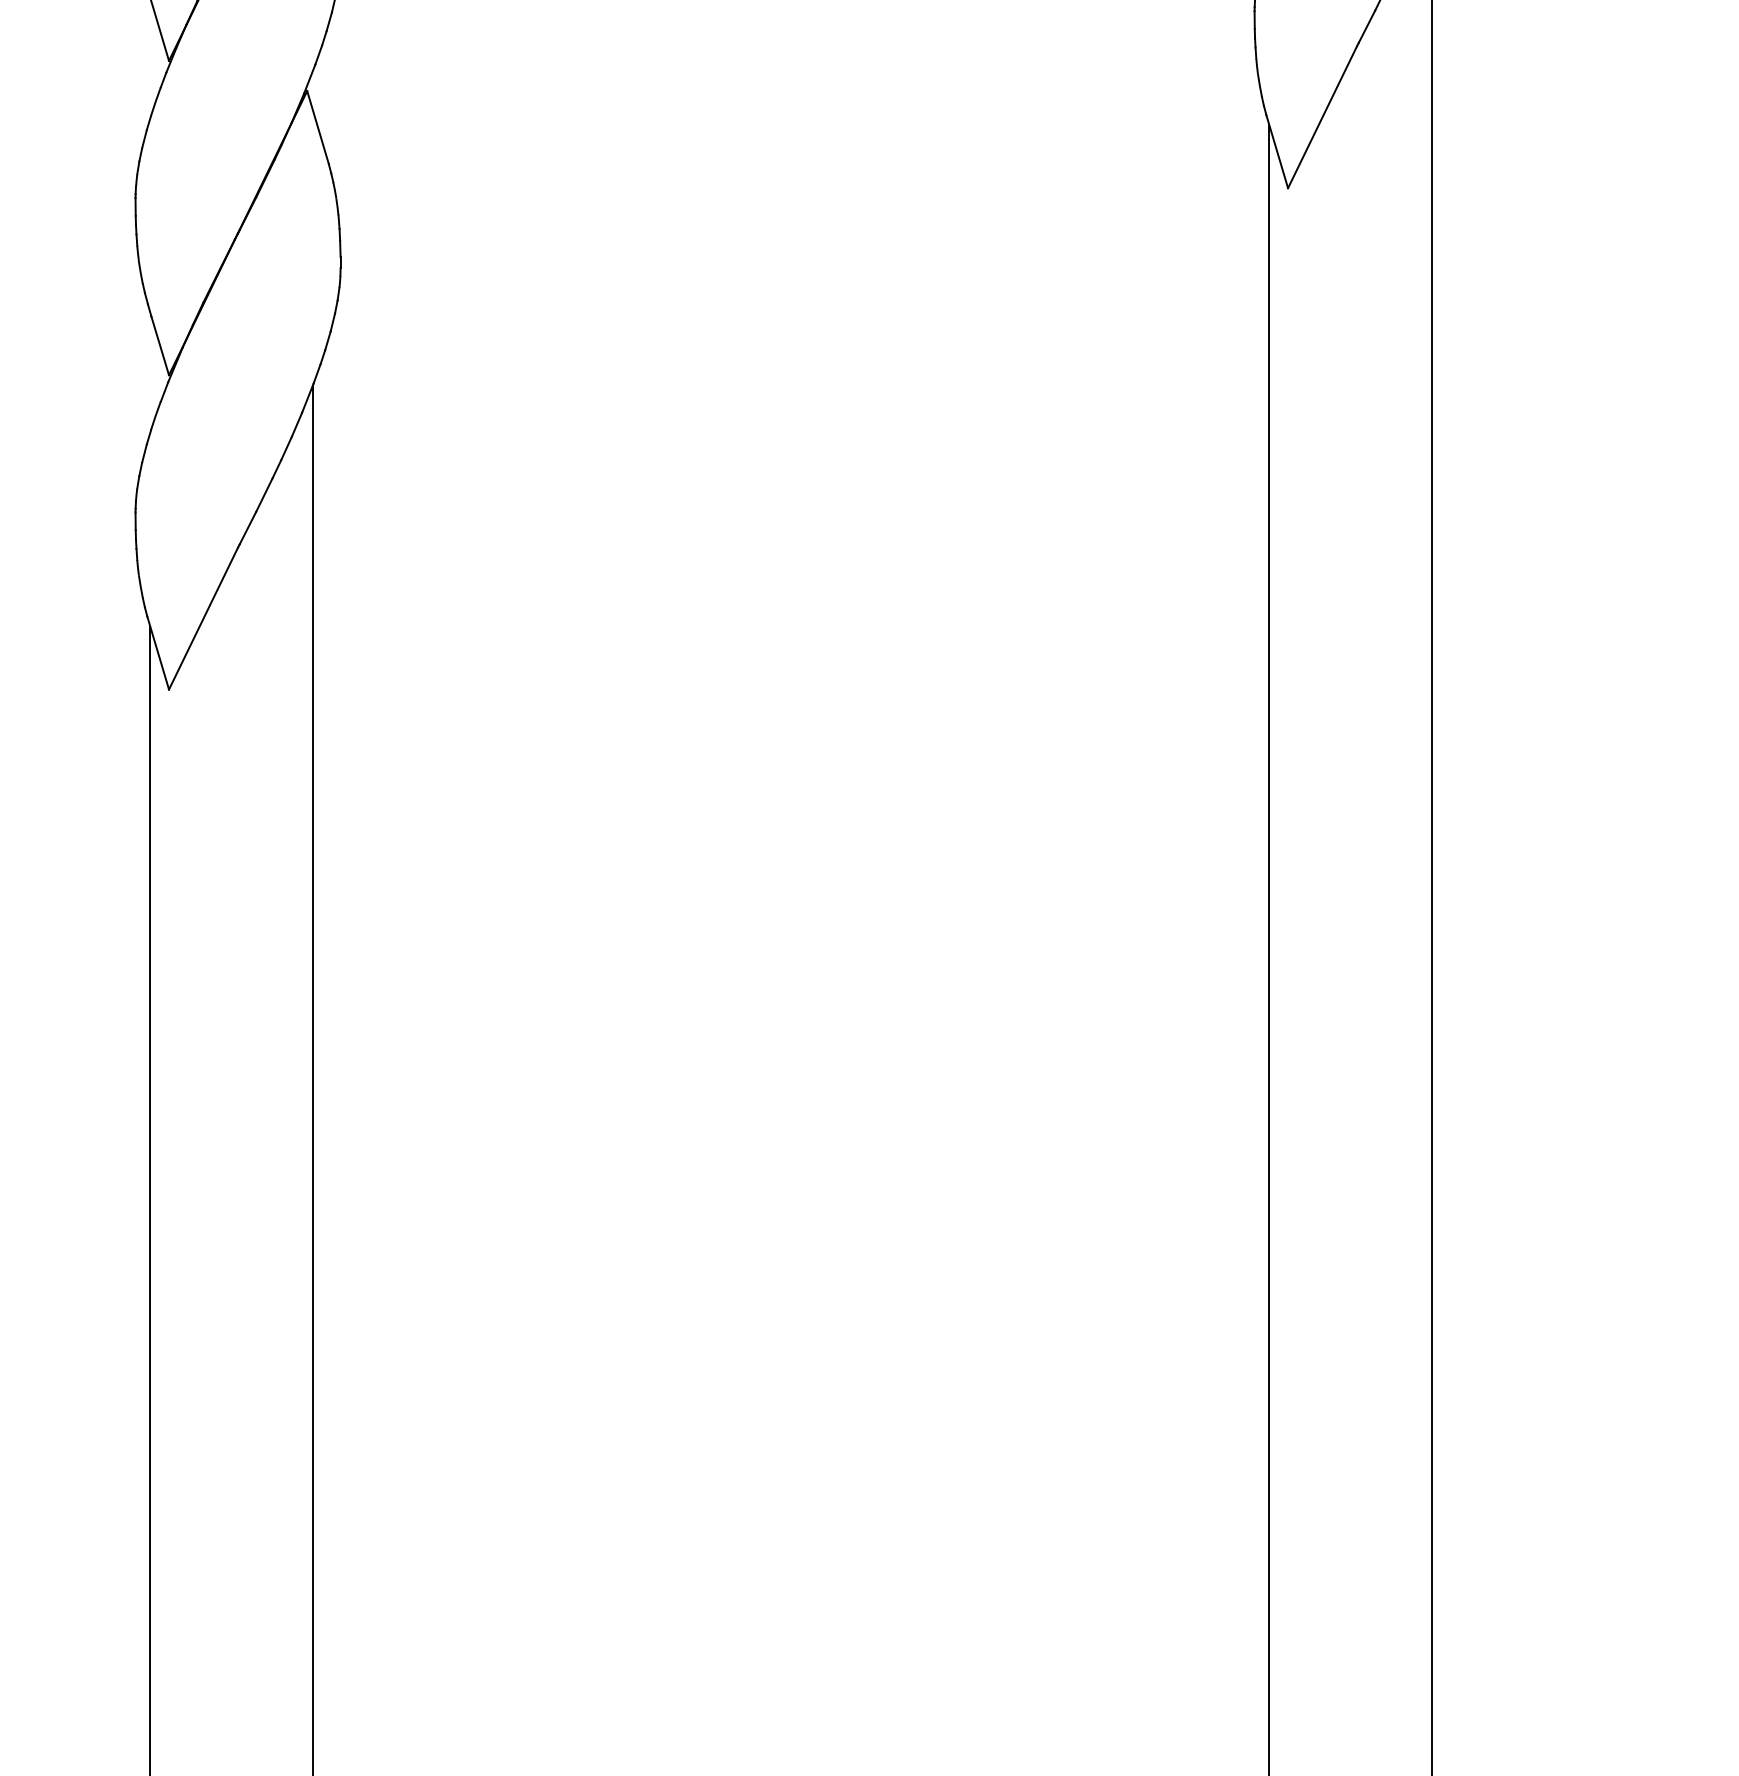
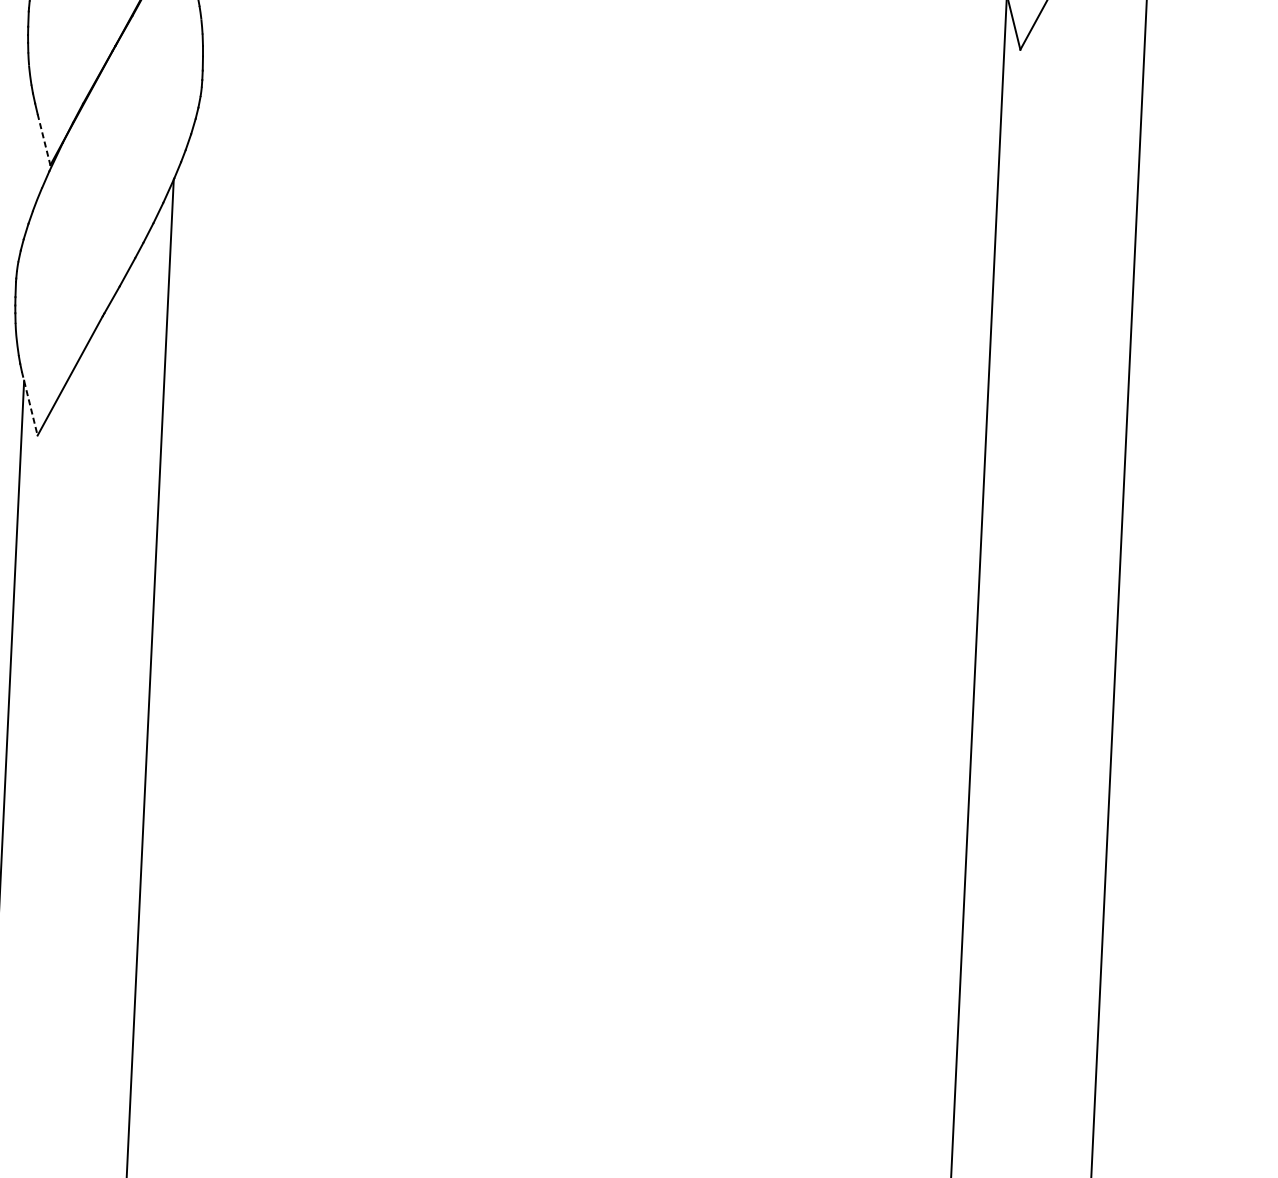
line: (160, 345) -> (44, 139), solid -> dashed
line: (158, 653) -> (30, 404), solid -> dashed

